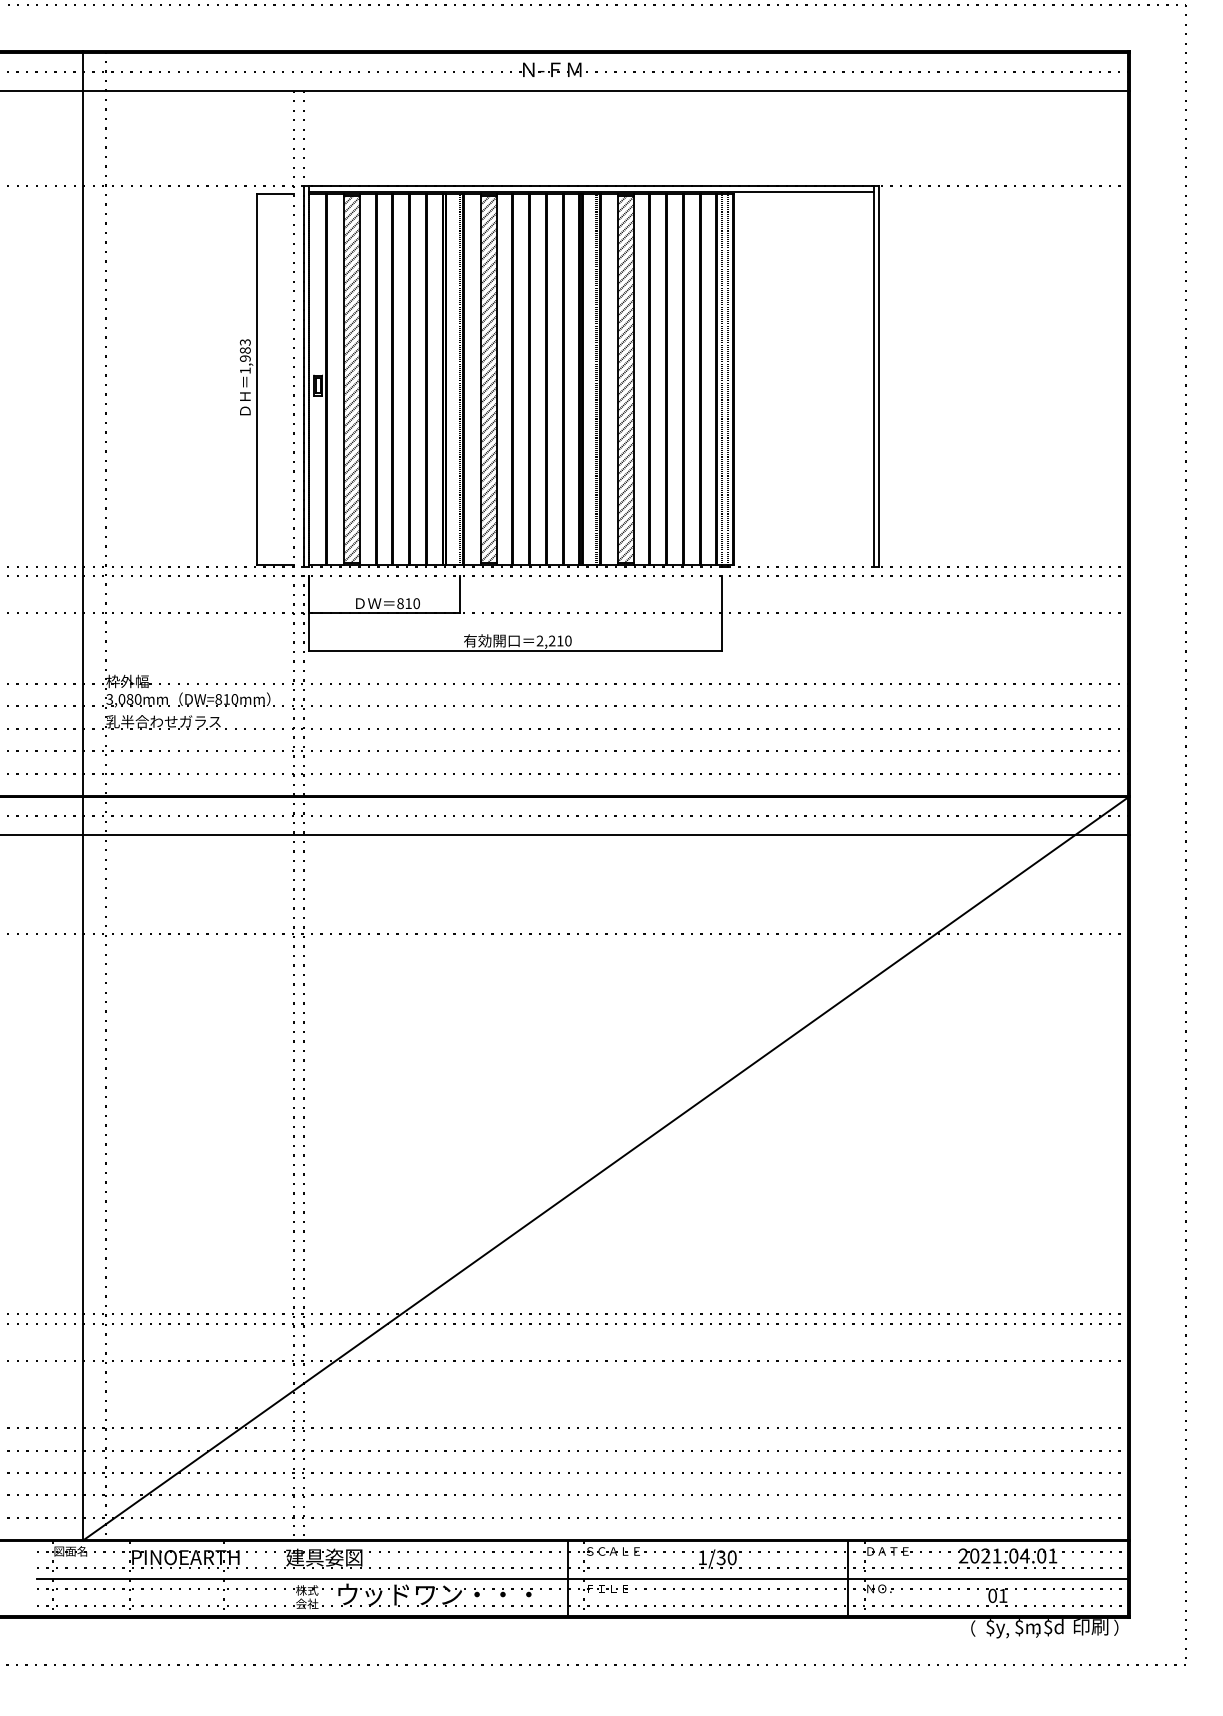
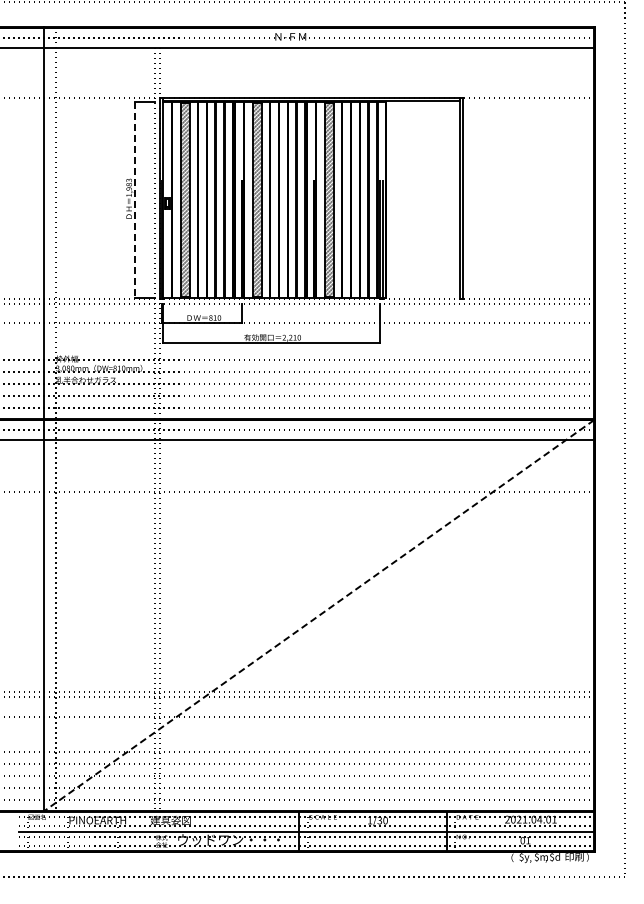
line: (257, 378) -> (135, 199), solid -> dashed
line: (606, 1168) -> (319, 615), solid -> dashed

